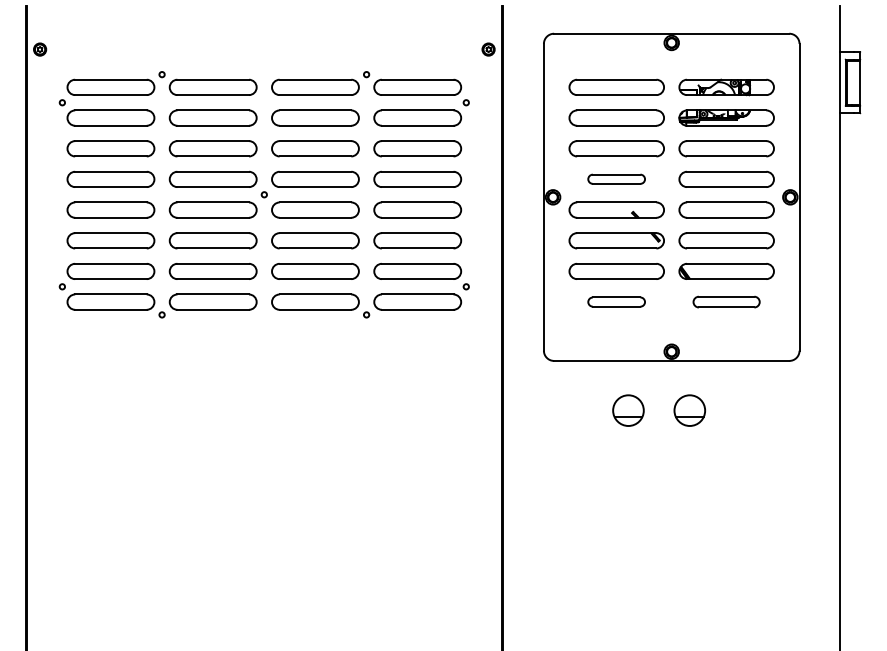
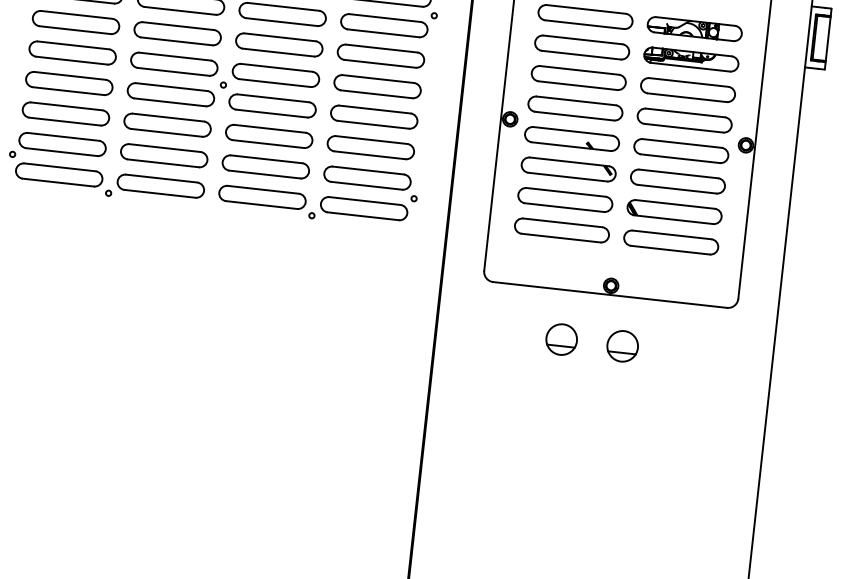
part: (616, 178) -> (575, 107), size x1.67
part: (616, 301) -> (561, 229), size x1.67
part: (726, 301) -> (671, 241), size x1.43

